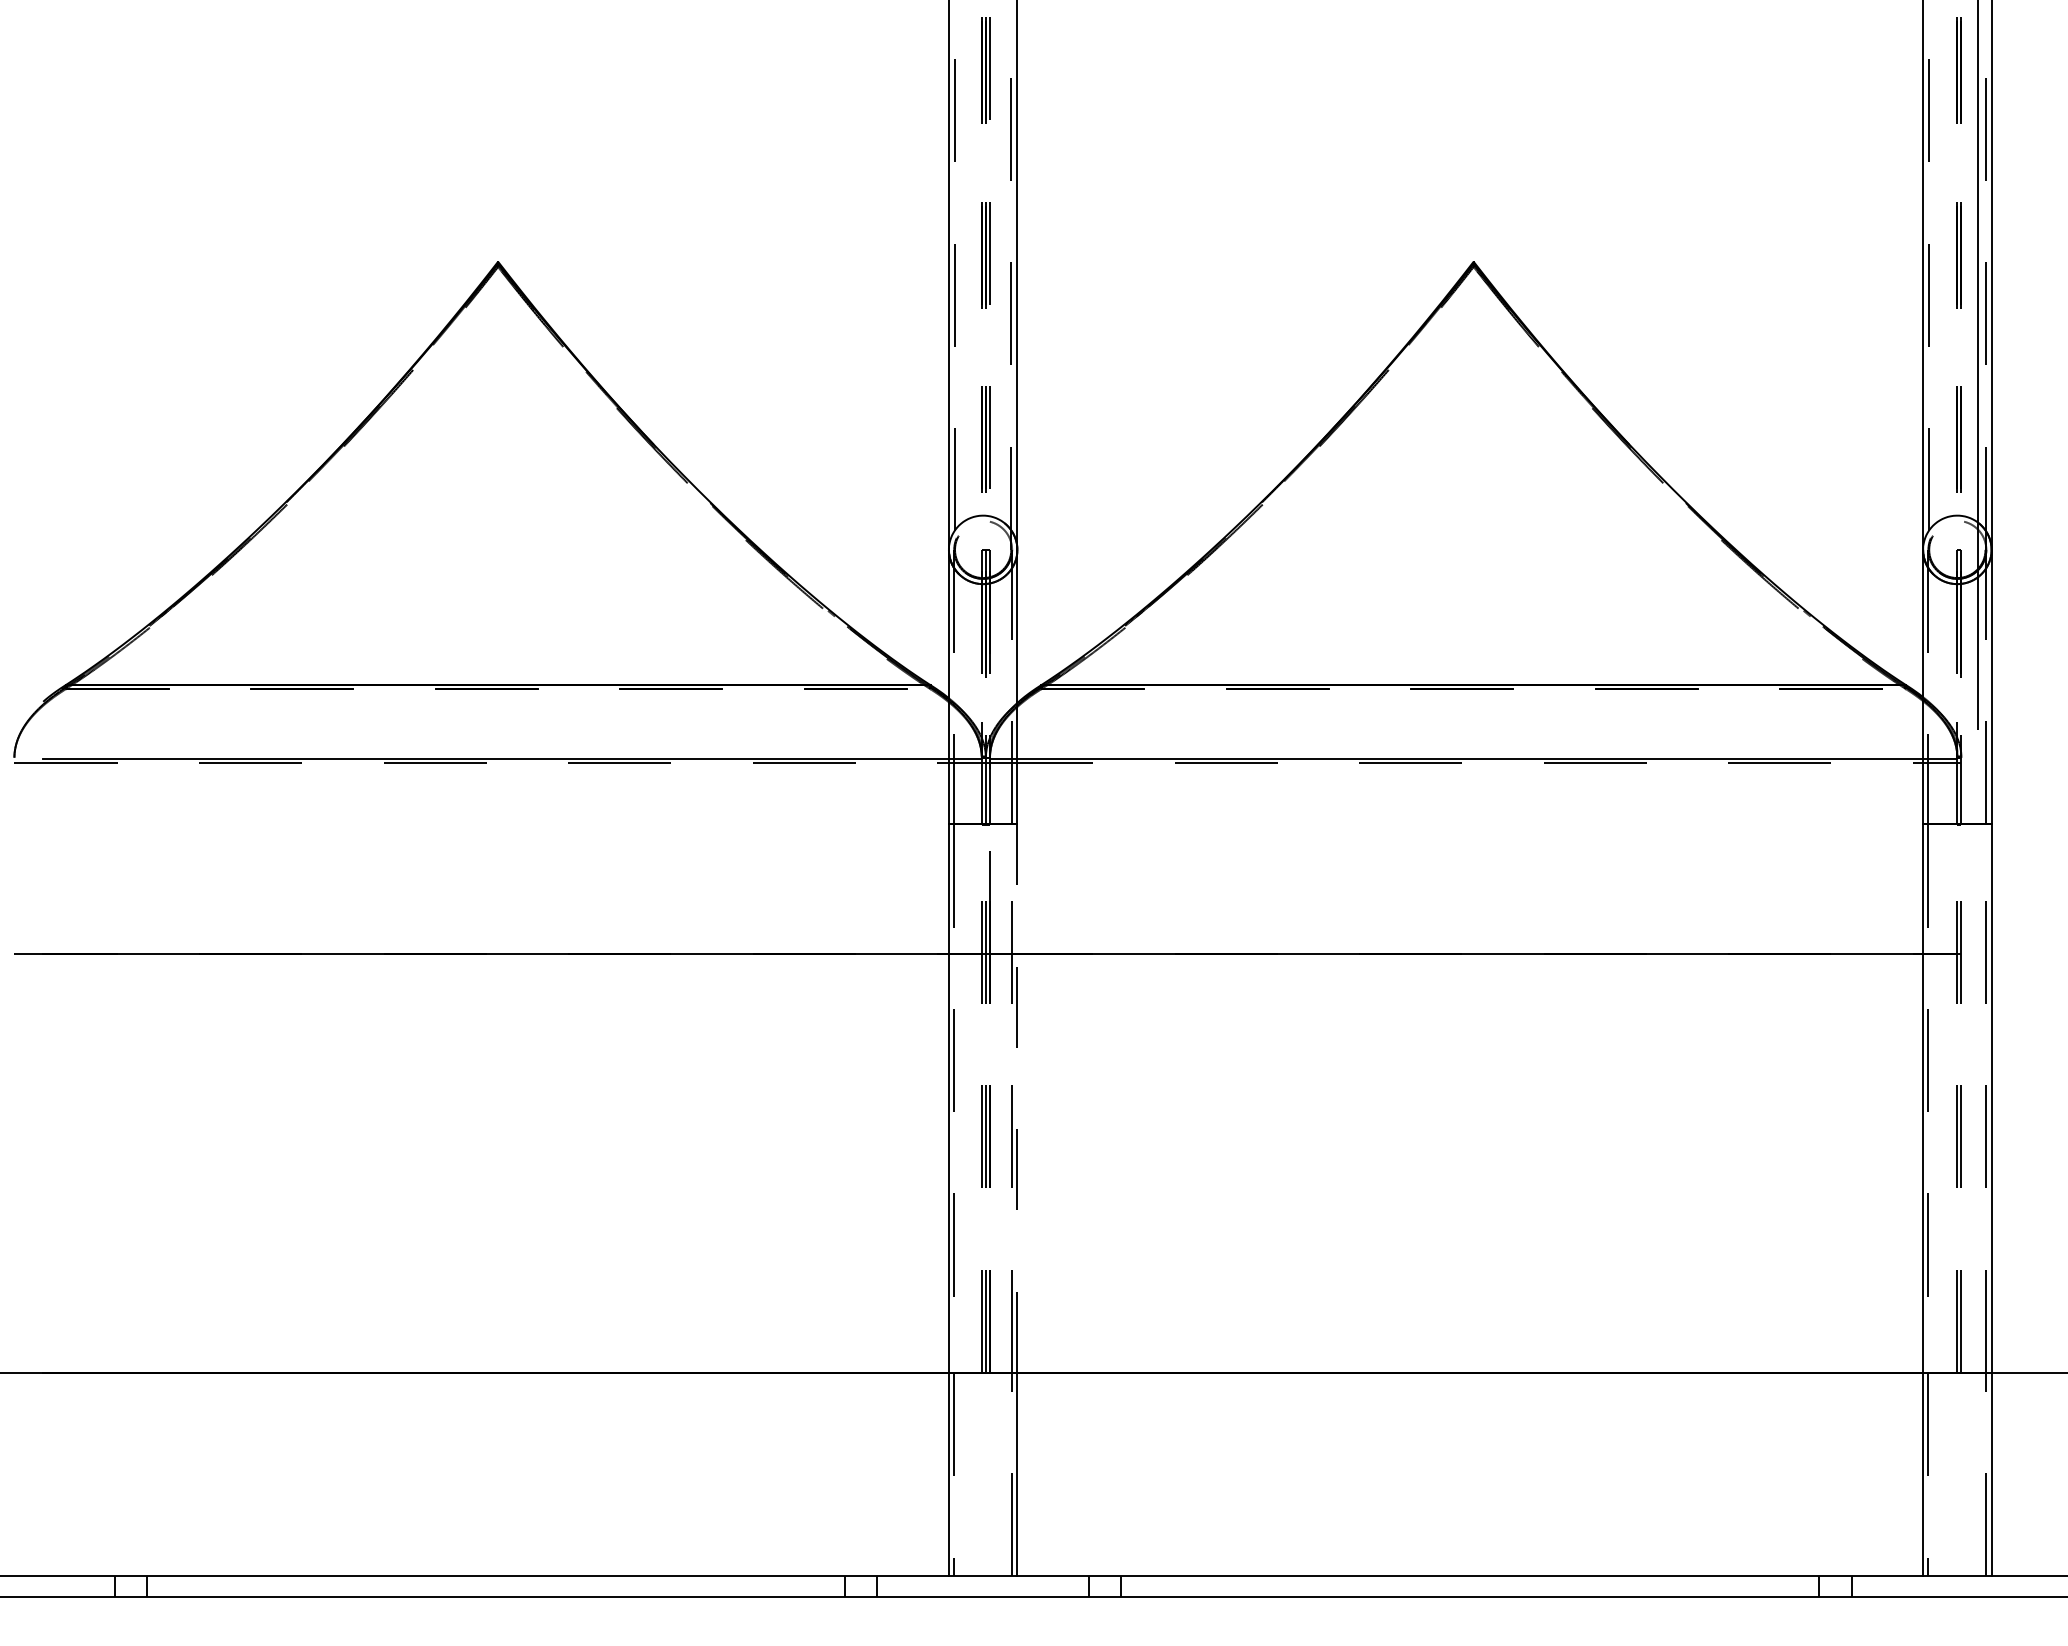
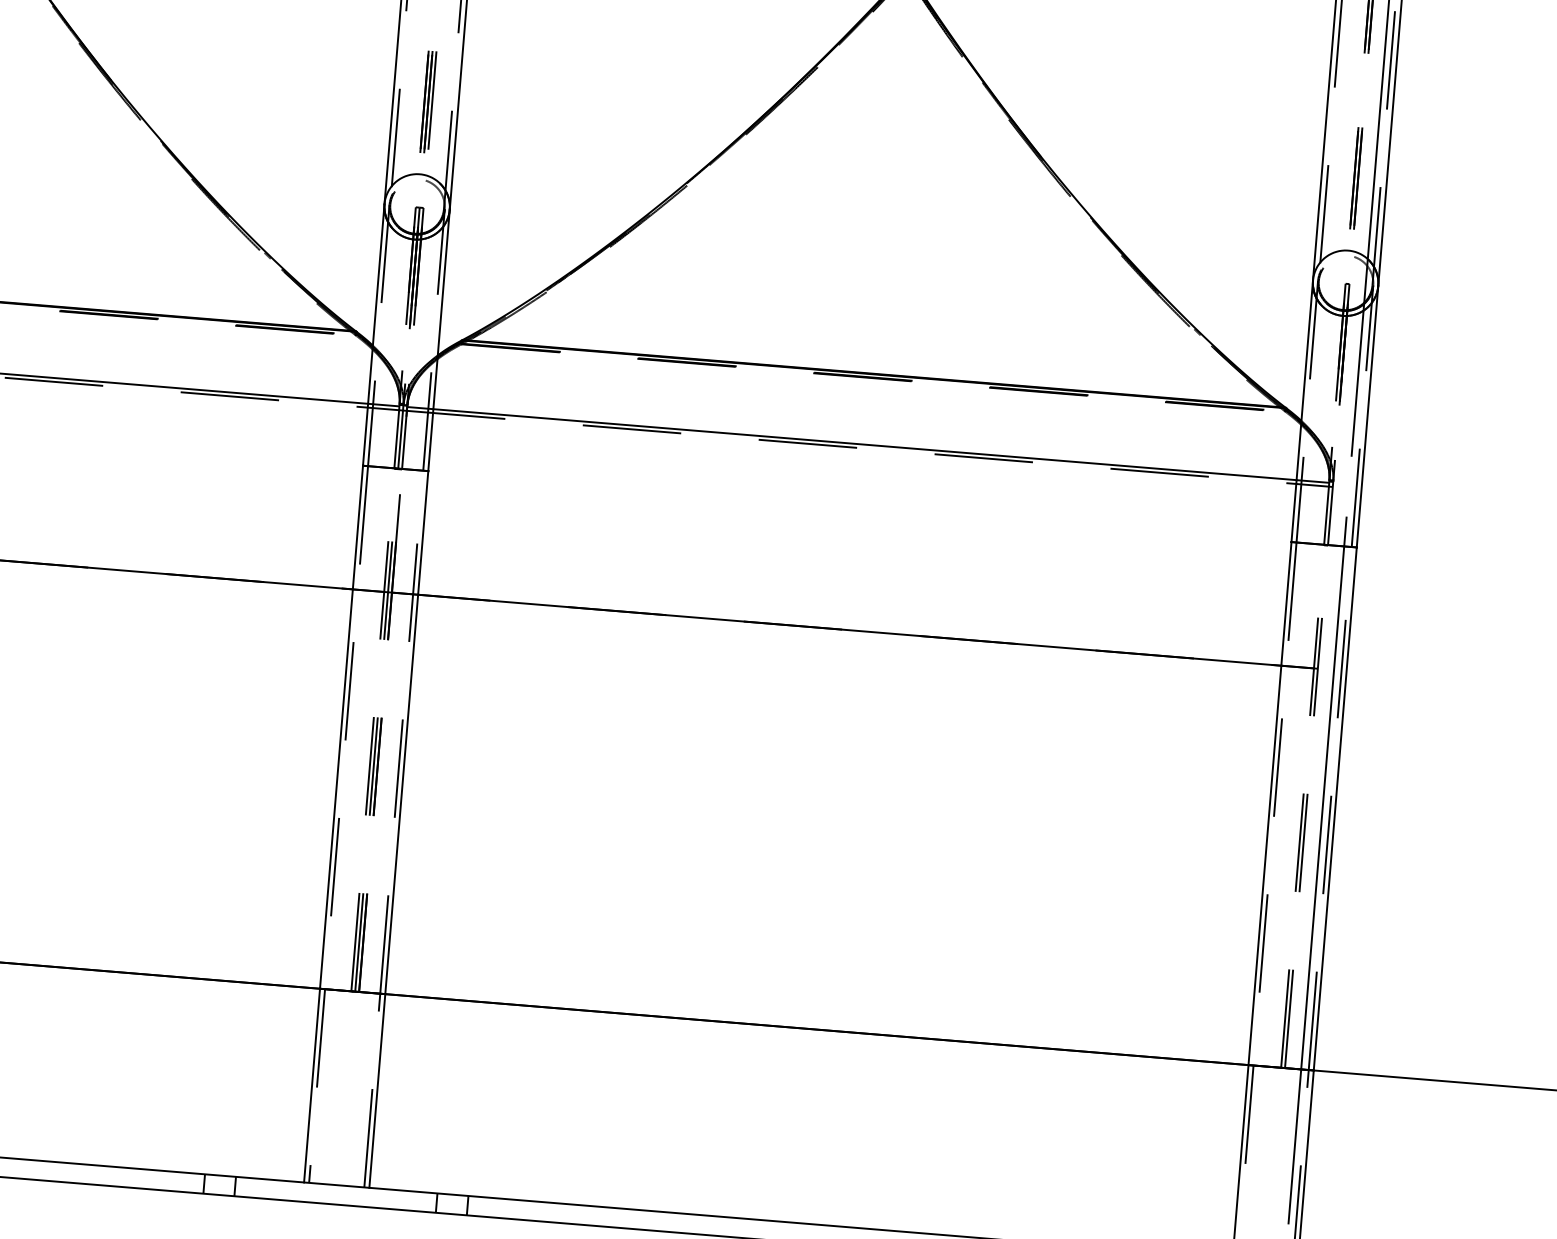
line: (1017, 1098) -> (406, 732), dashed -> solid
line: (1978, 1164) -> (1317, 870), added

